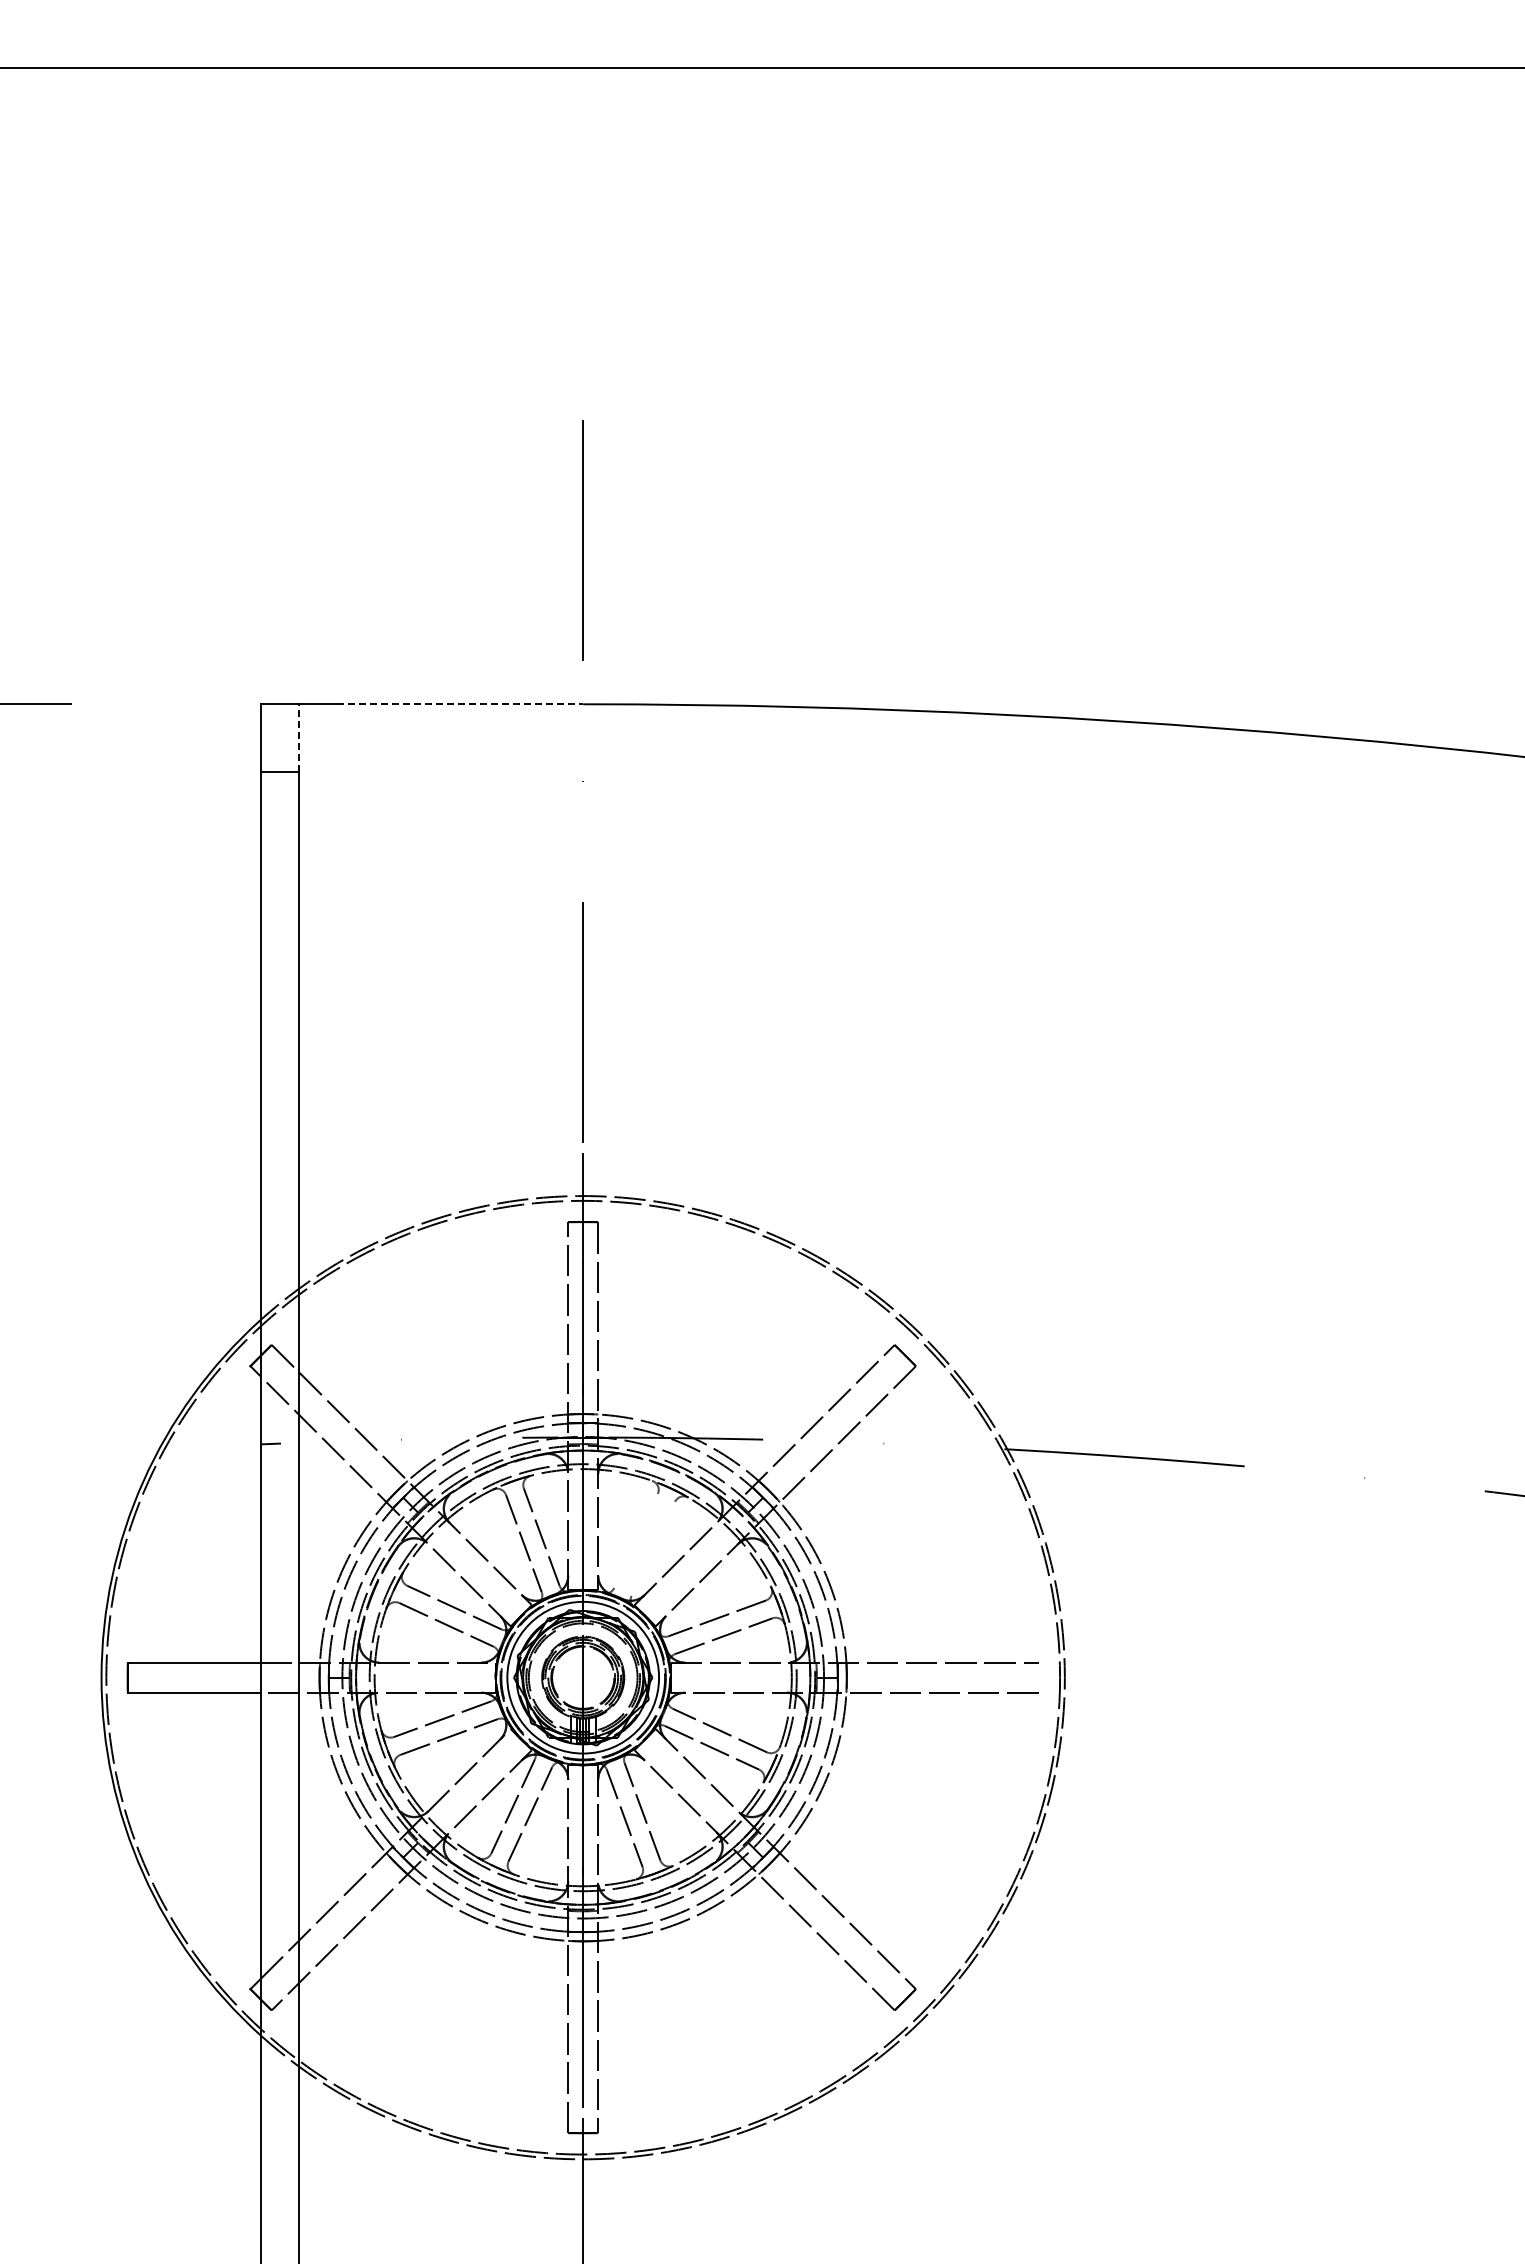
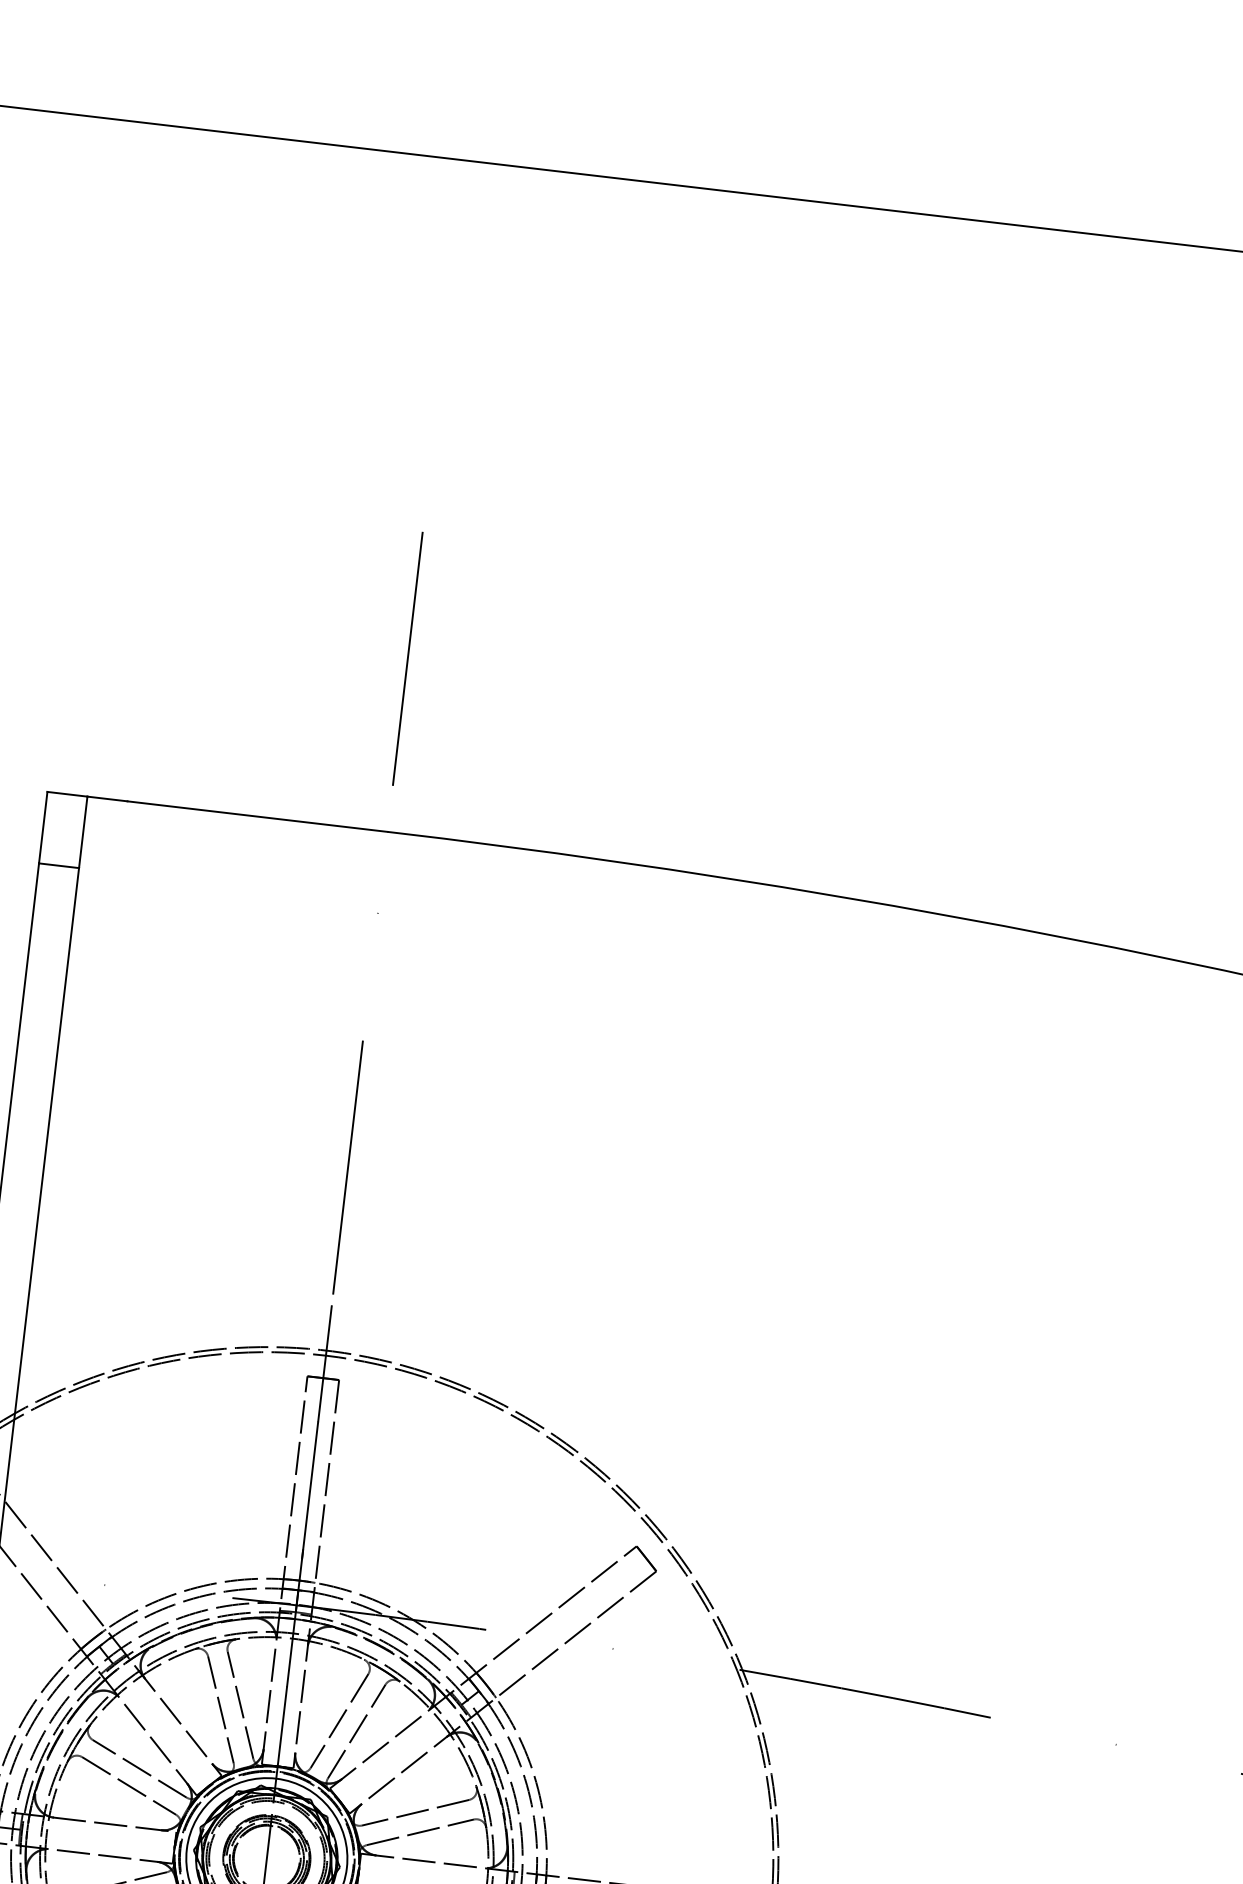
line: (460, 704) -> (258, 816), dashed -> solid
line: (298, 738) -> (82, 832), dashed -> solid
line: (635, 1540) -> (339, 1720), added
line: (653, 1548) -> (357, 1731), added

